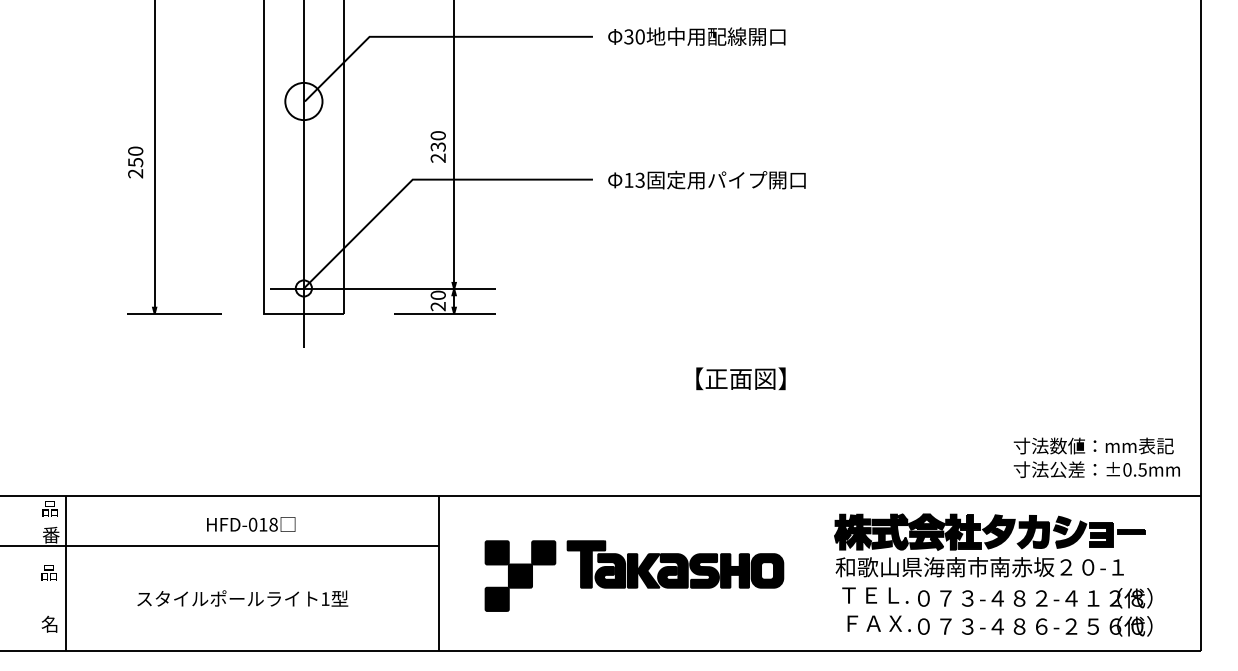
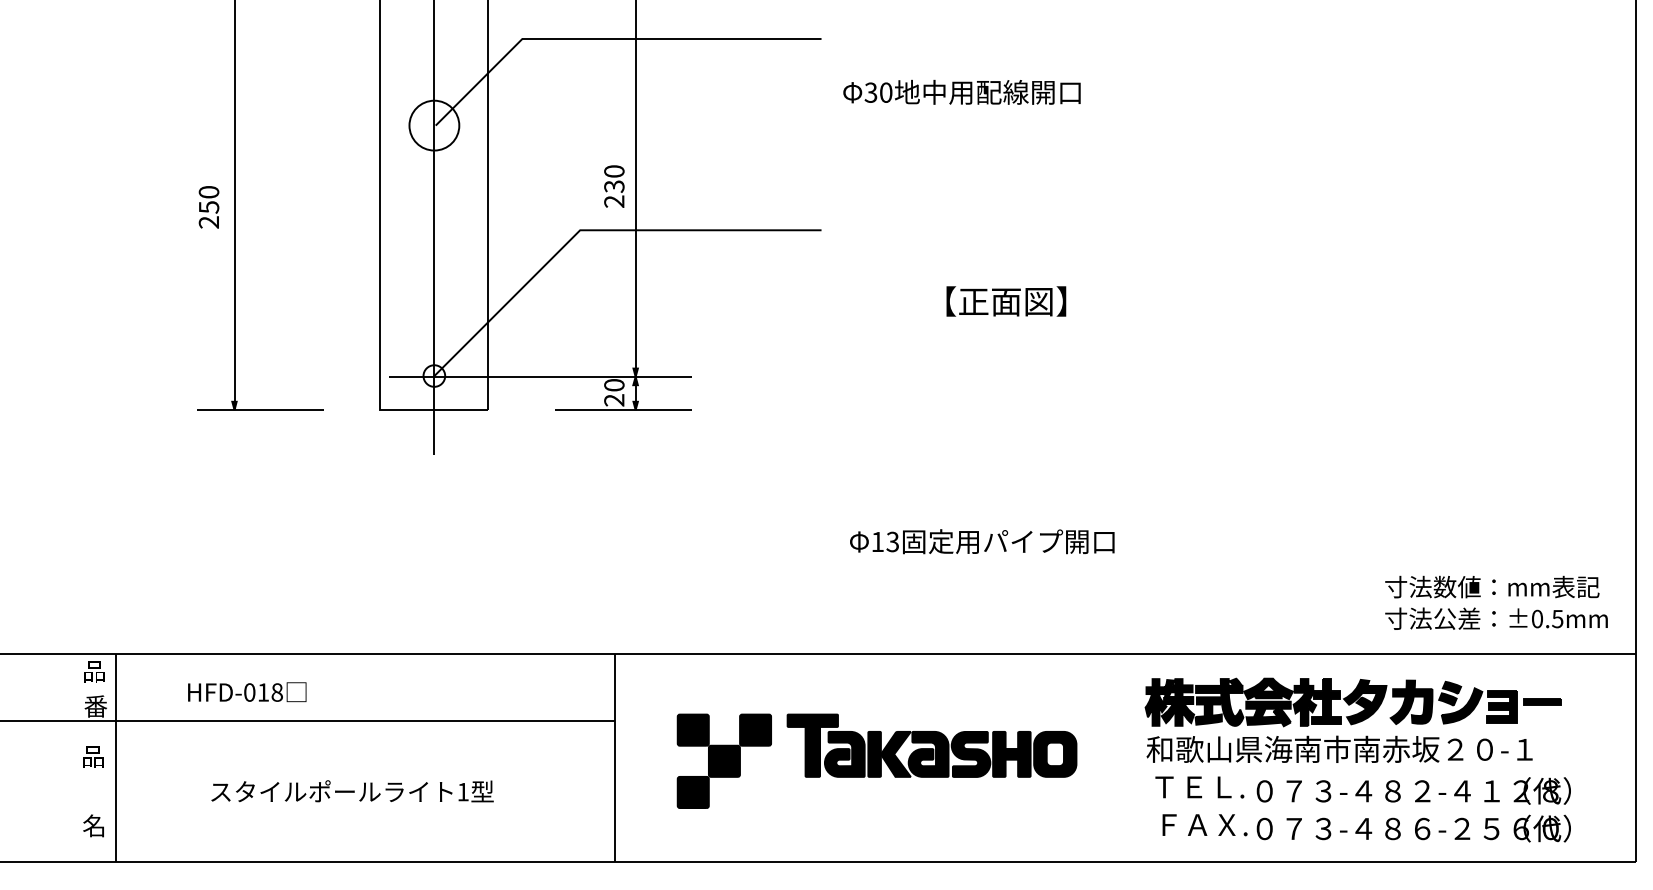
text: (696, 36) -> (961, 92), moved
text: (706, 179) -> (981, 540), moved
text: (740, 378) -> (1005, 301), moved
part: (251, 524) -> (247, 692), moved

